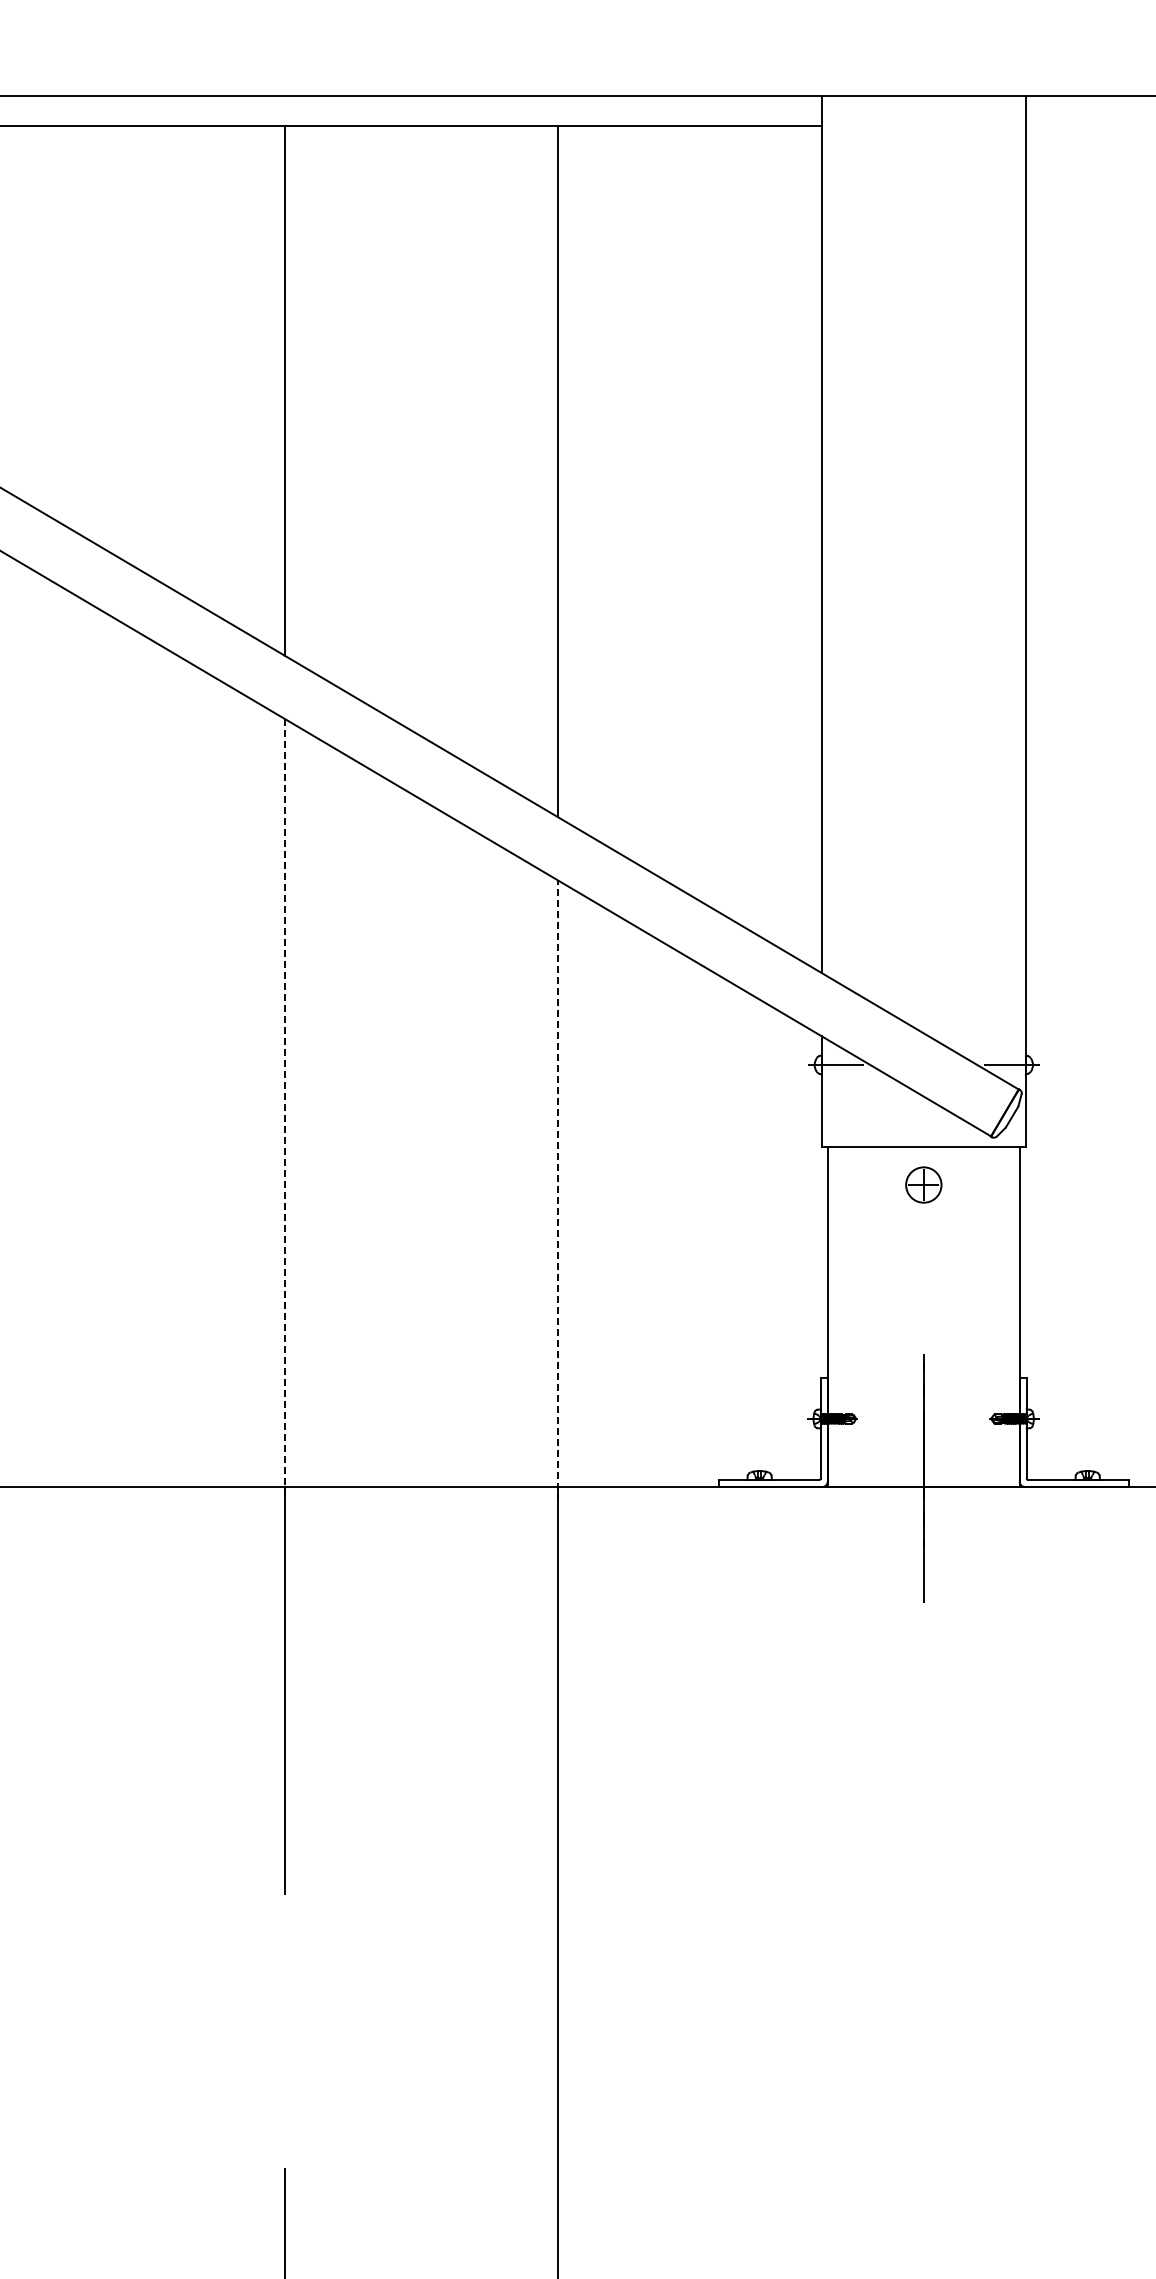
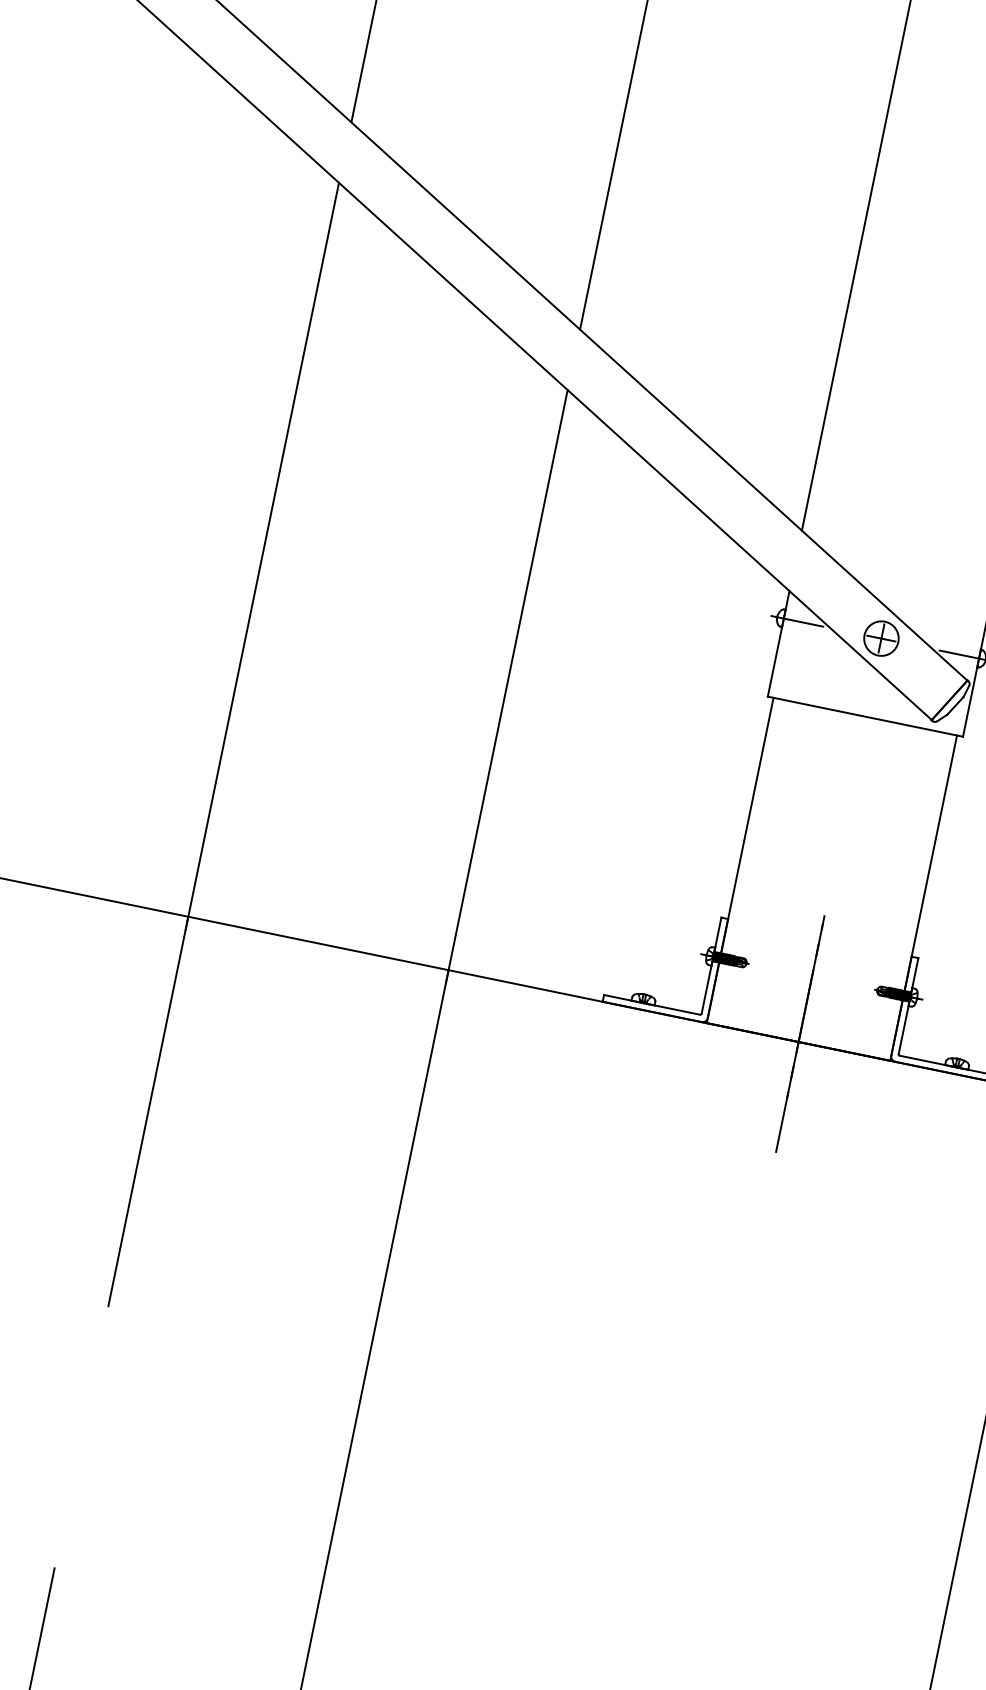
line: (285, 1110) -> (262, 556), dashed -> solid
part: (923, 1184) -> (881, 638), moved
line: (557, 1190) -> (506, 686), dashed -> solid

